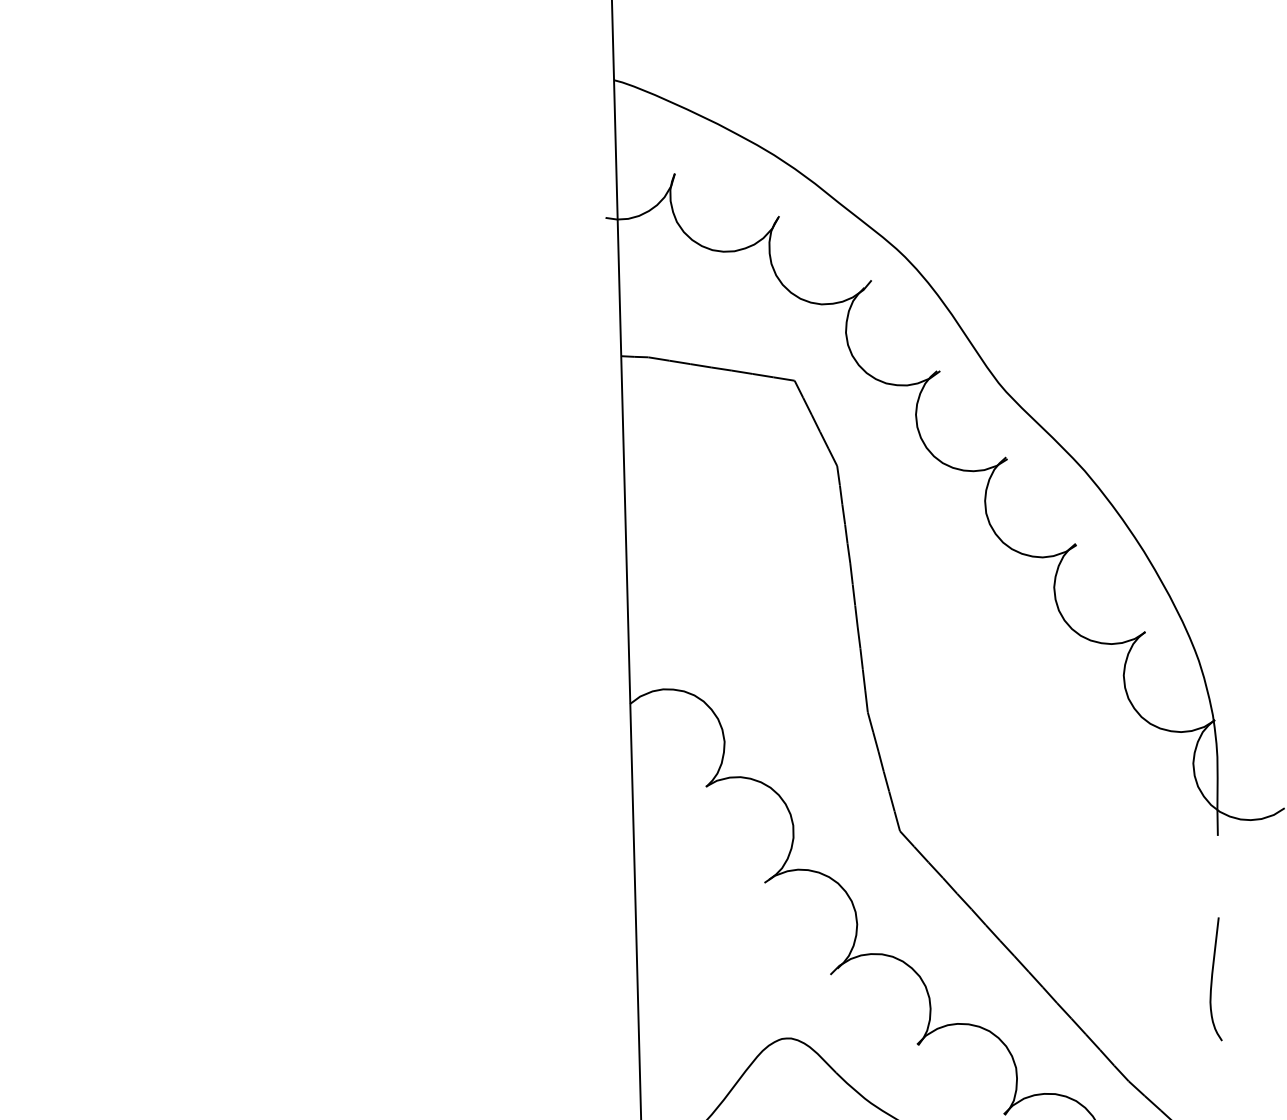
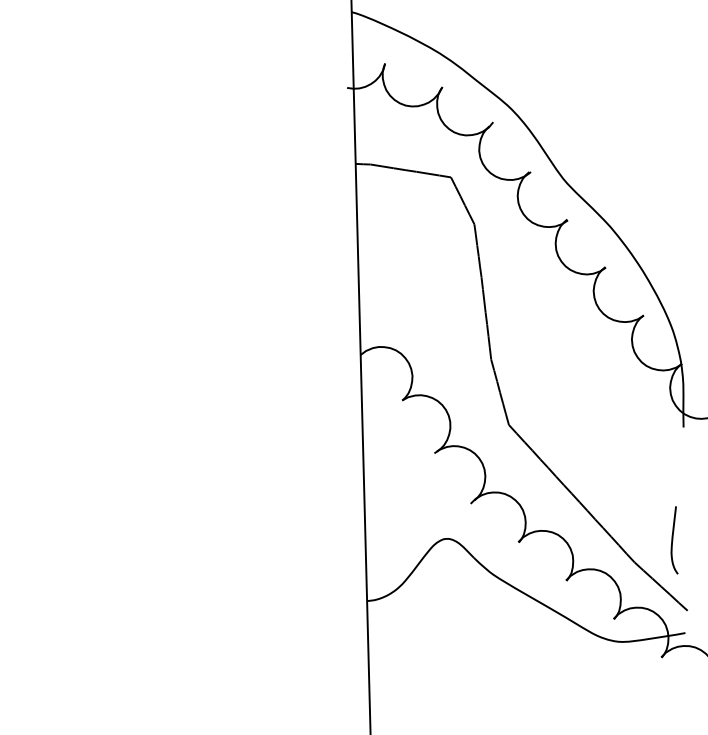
curve: (1214, 979) -> (673, 540), moved

